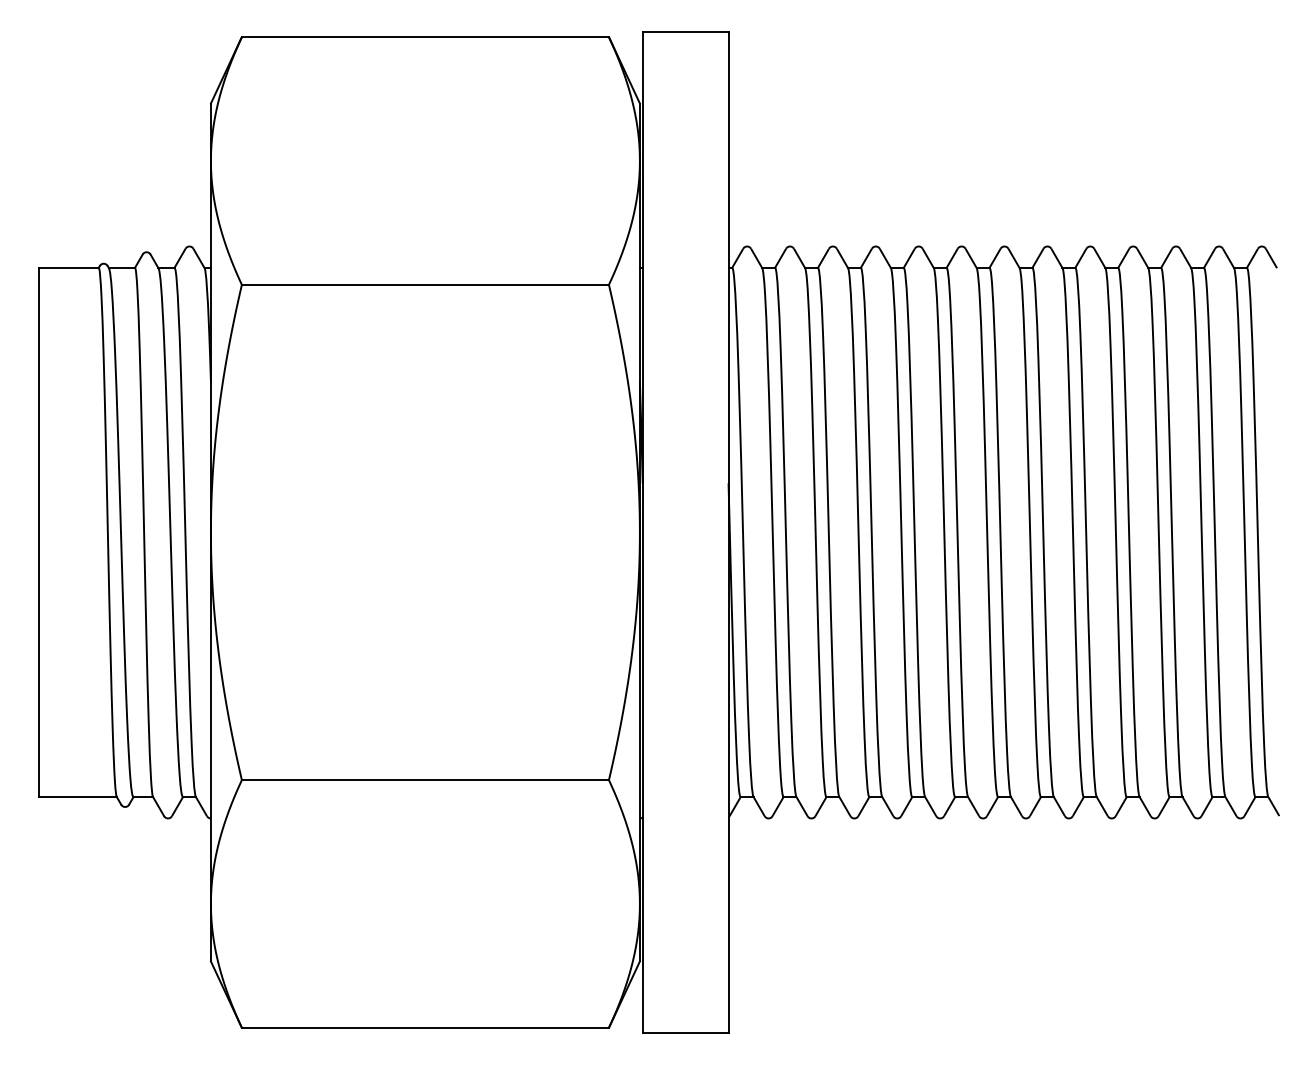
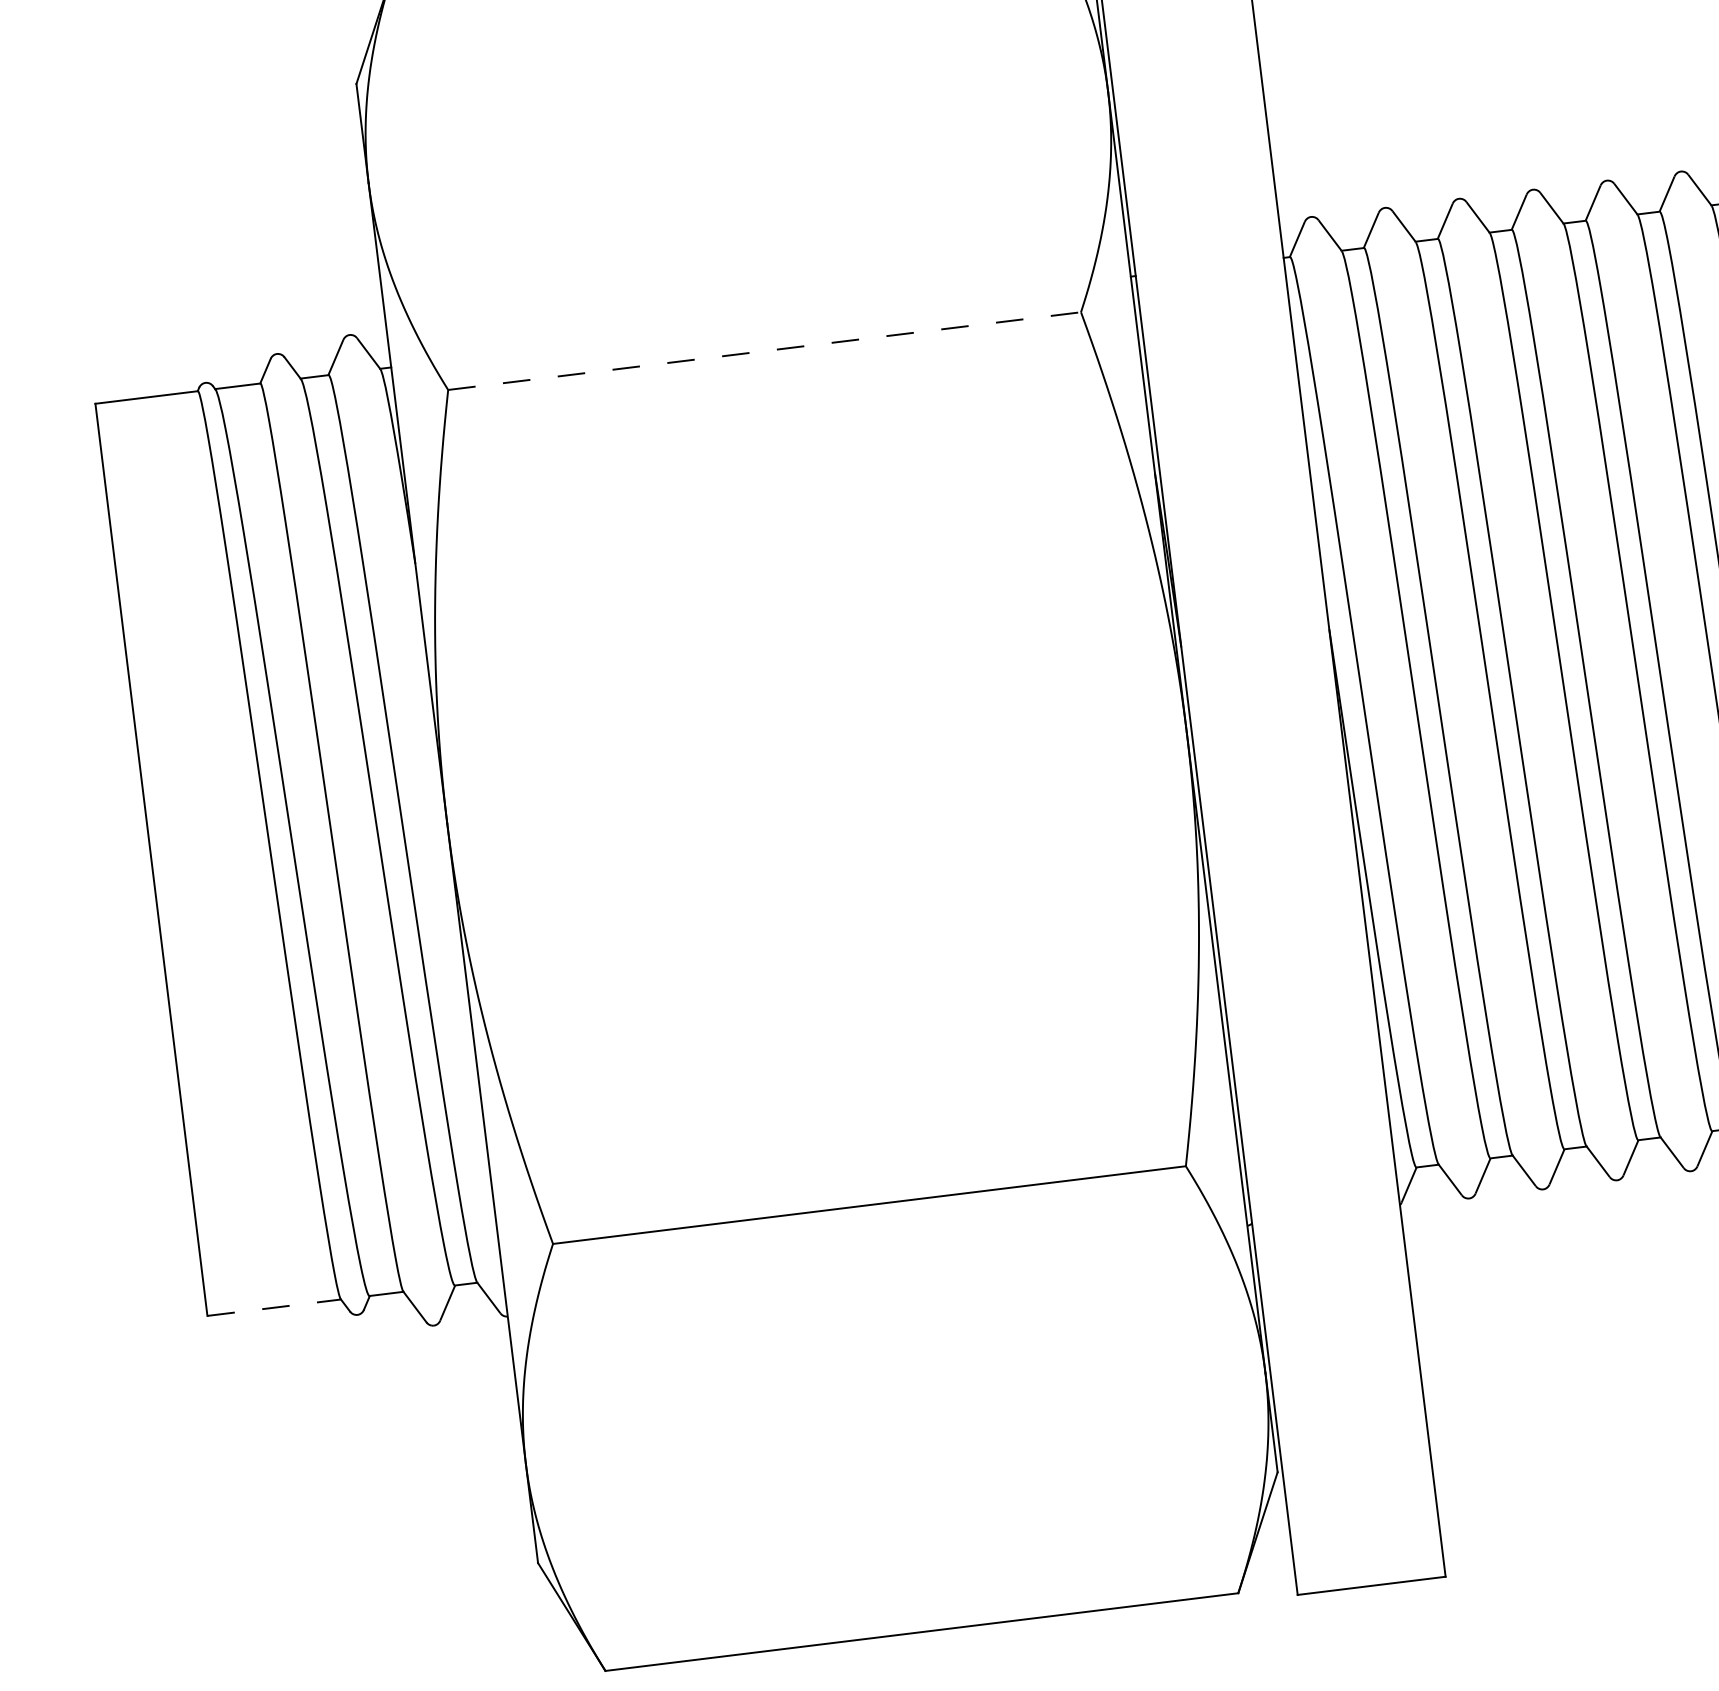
line: (425, 284) -> (764, 350), solid -> dashed
line: (78, 797) -> (275, 1308), solid -> dashed

